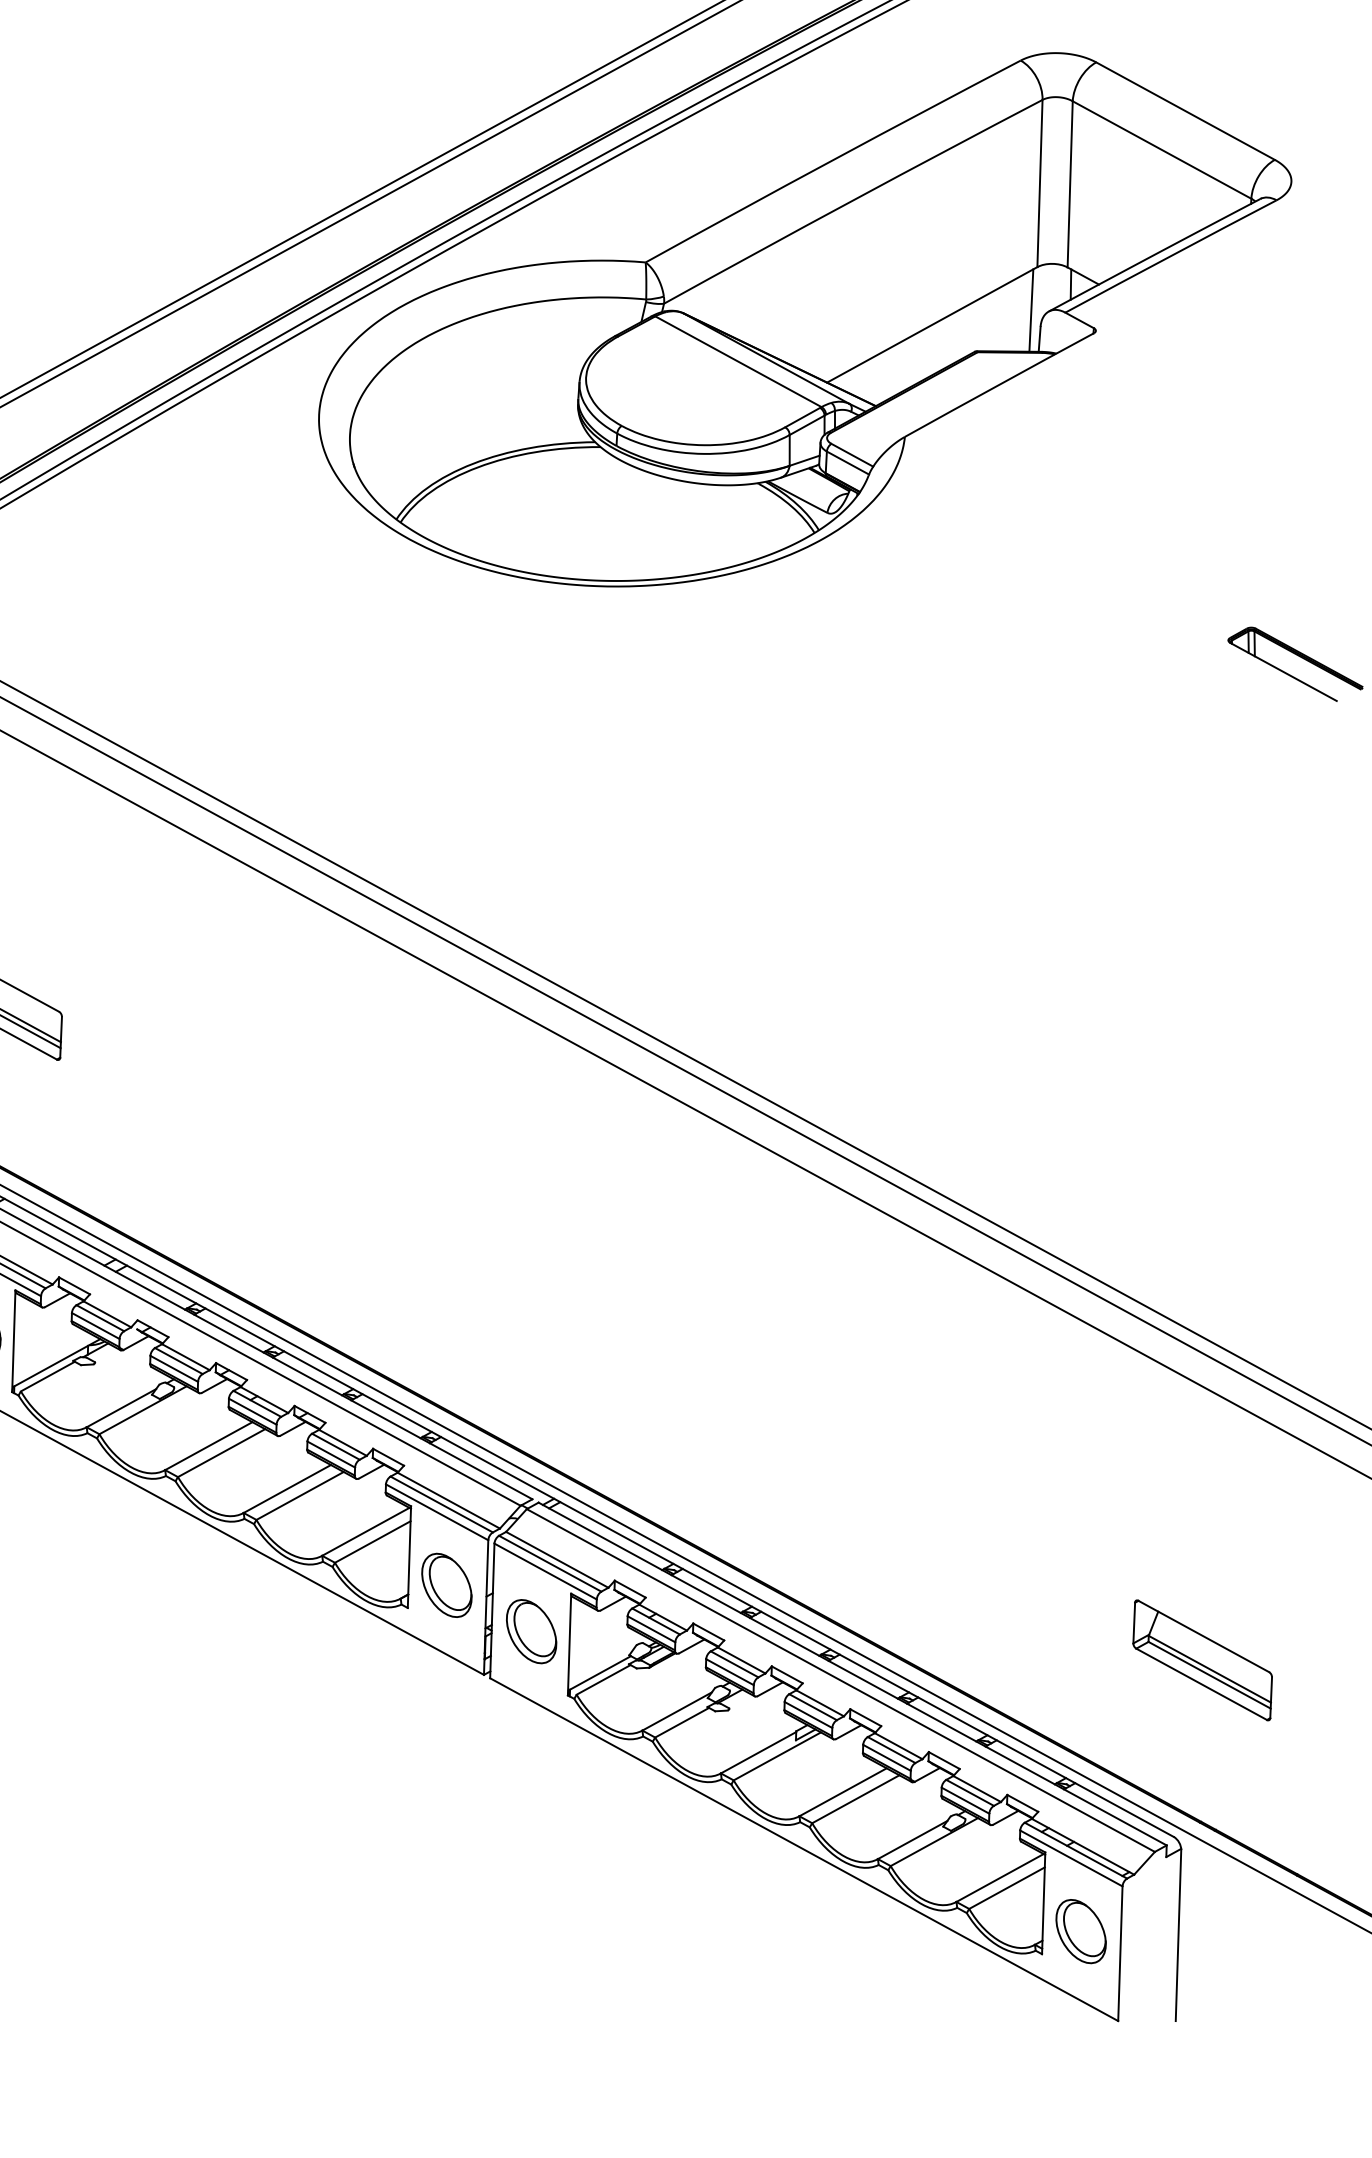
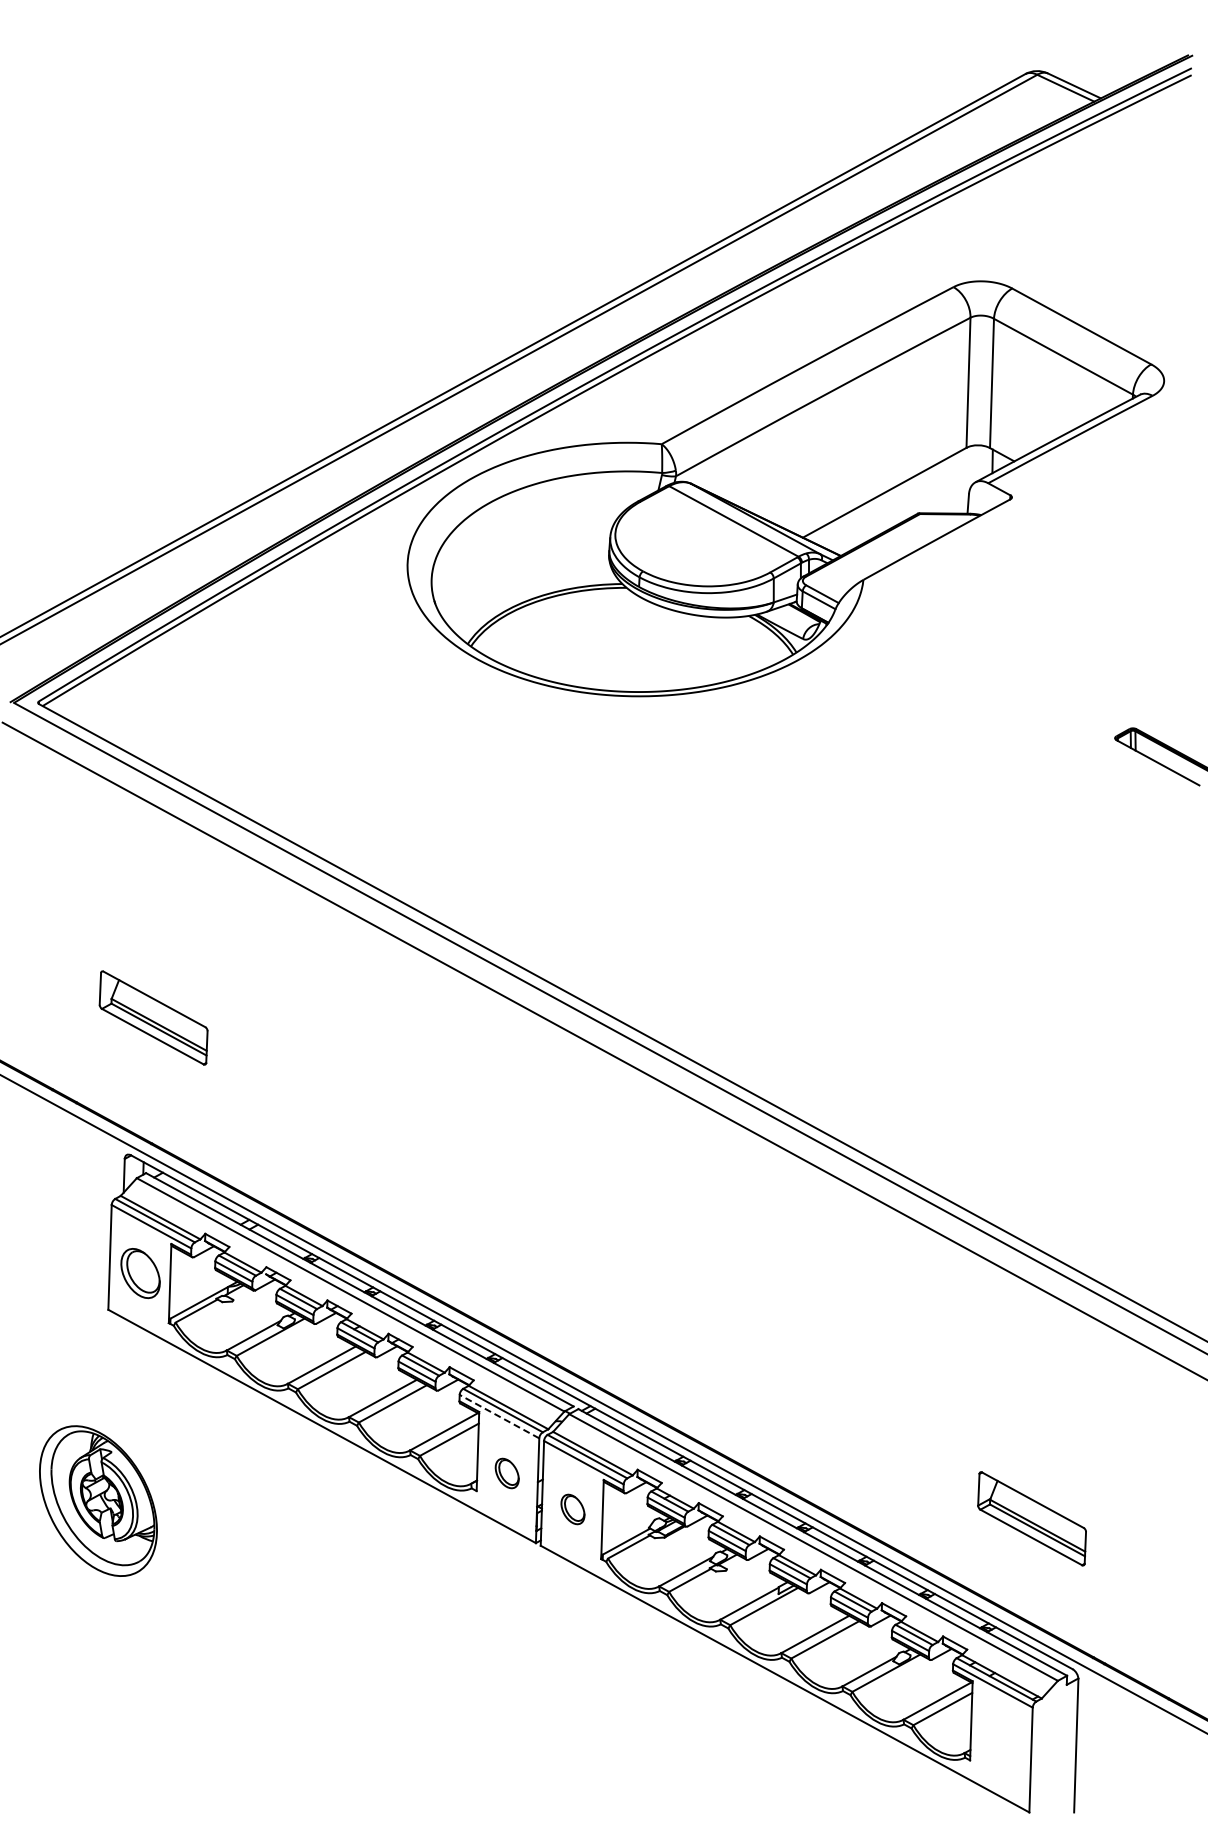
line: (1030, 310) -> (961, 481), removed
line: (437, 1512) -> (499, 1416), solid -> dashed
part: (447, 1585) -> (507, 1473), size x0.6
part: (530, 1631) -> (572, 1509), size x0.6
part: (1201, 1659) -> (1031, 1518), moved
part: (1081, 1931) -> (1000, 1742), removed

